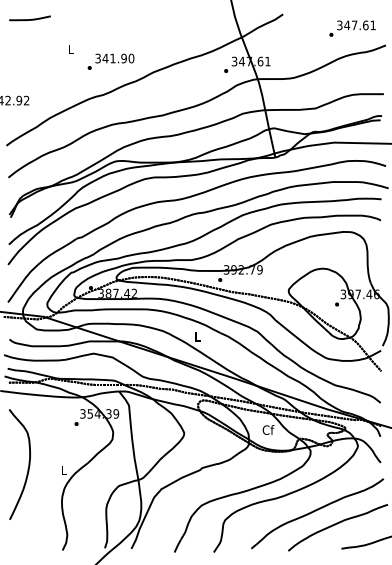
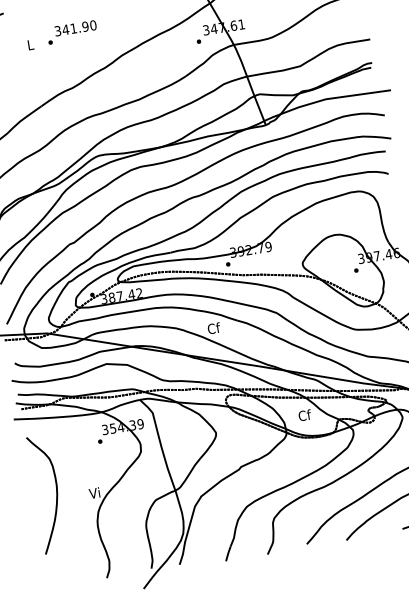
text: (110, 61) -> (71, 32), moved
text: (197, 336) -> (213, 328), L -> Cf
text: (63, 470) -> (94, 493), L -> Vi

